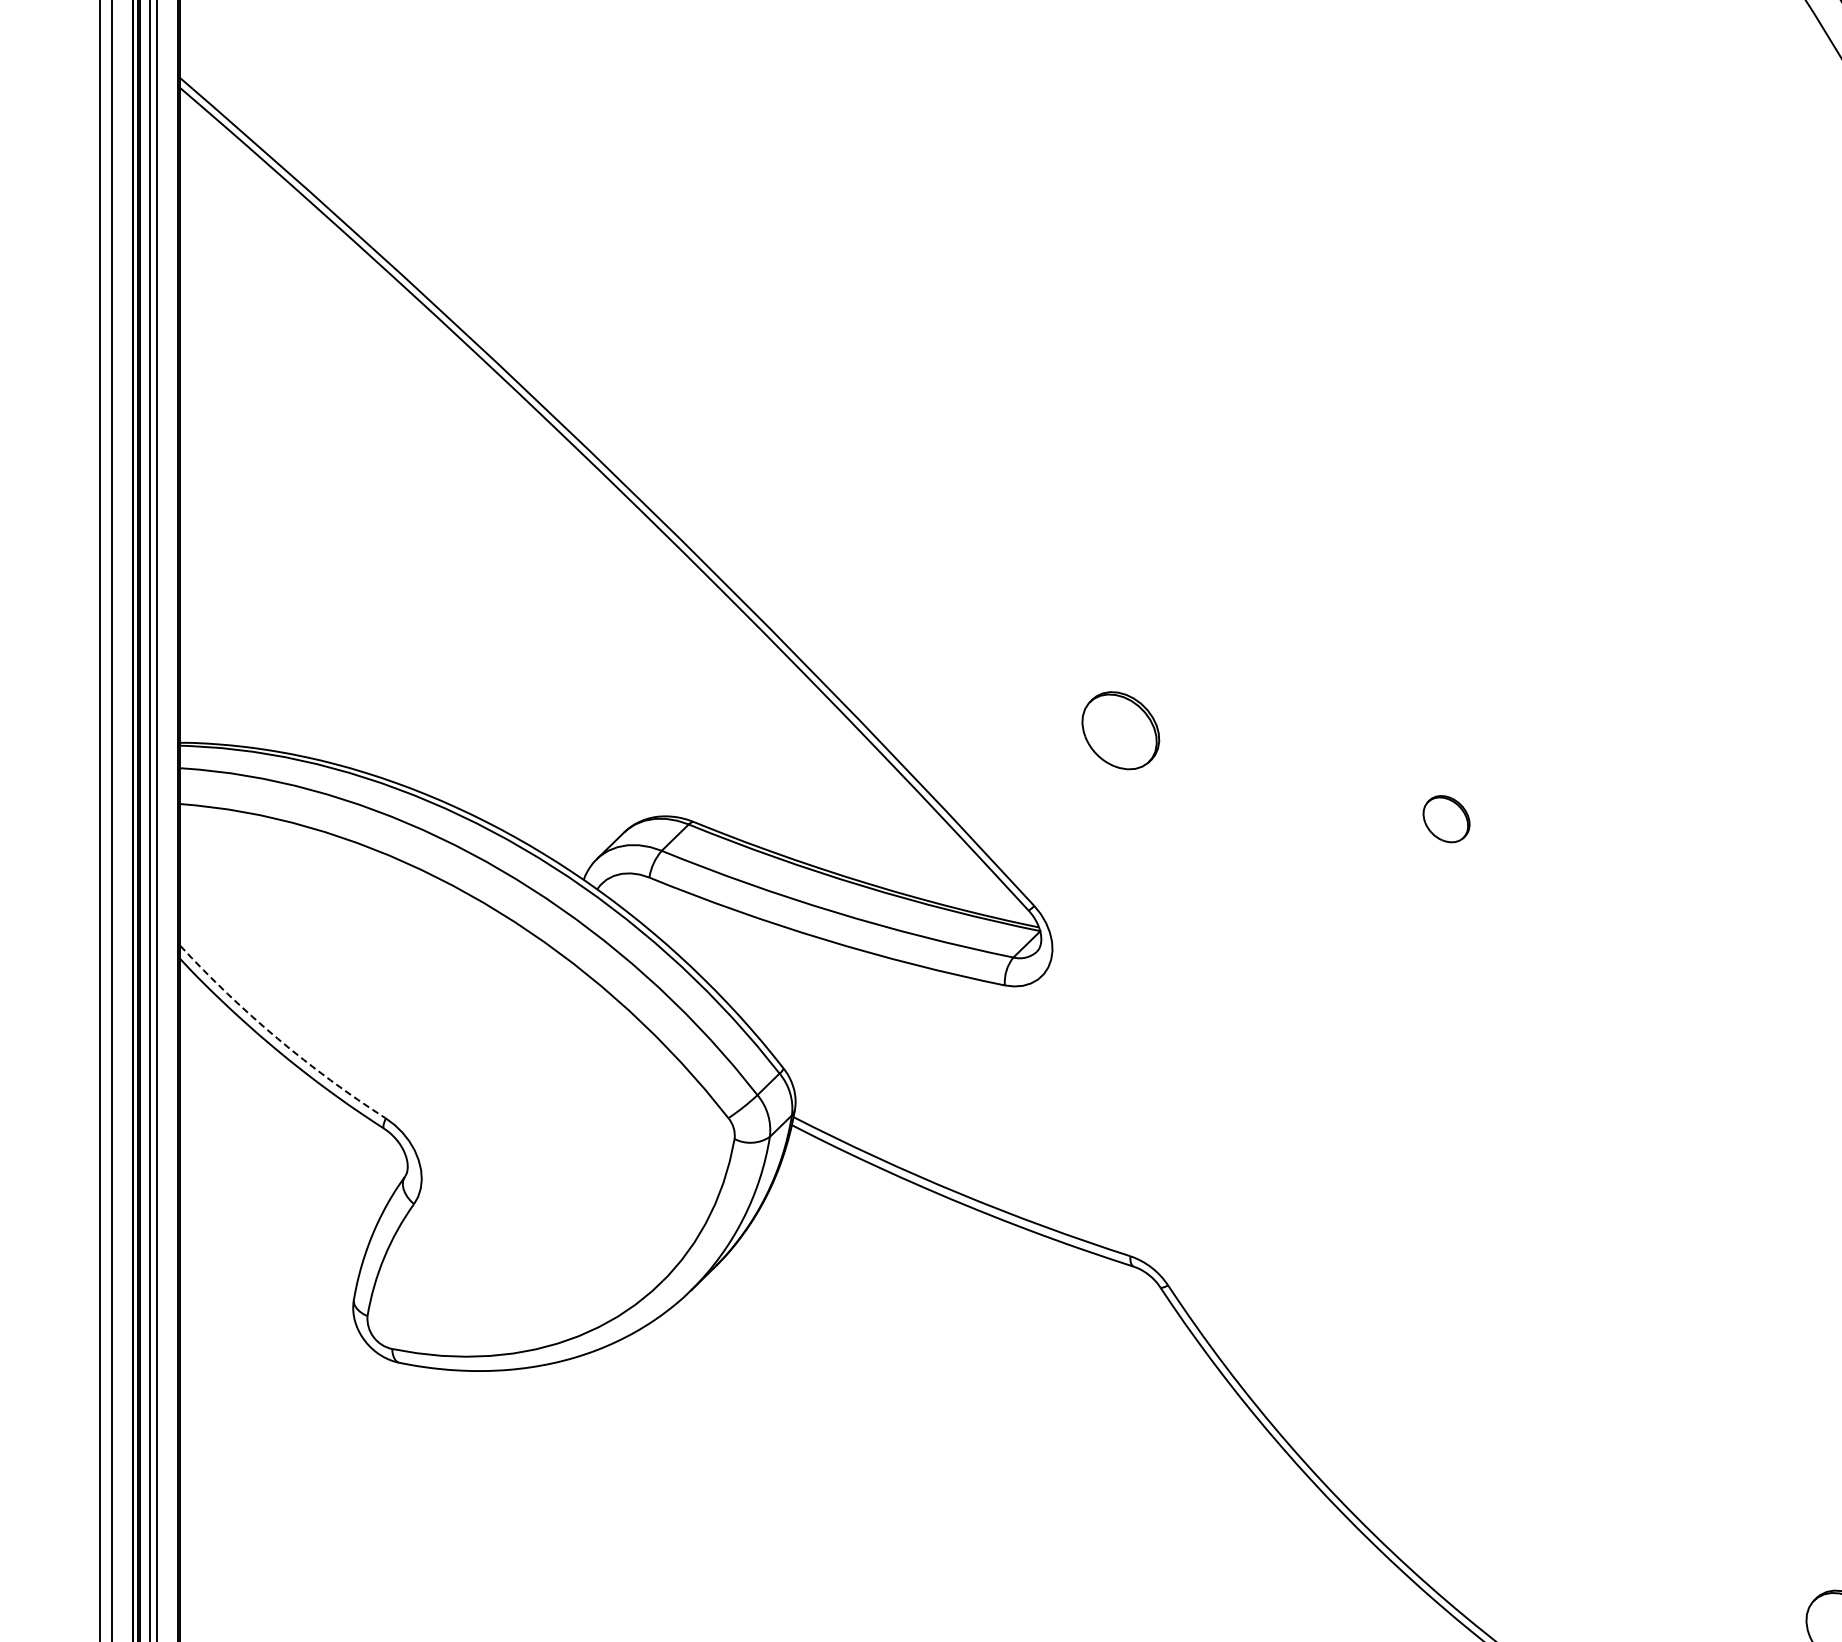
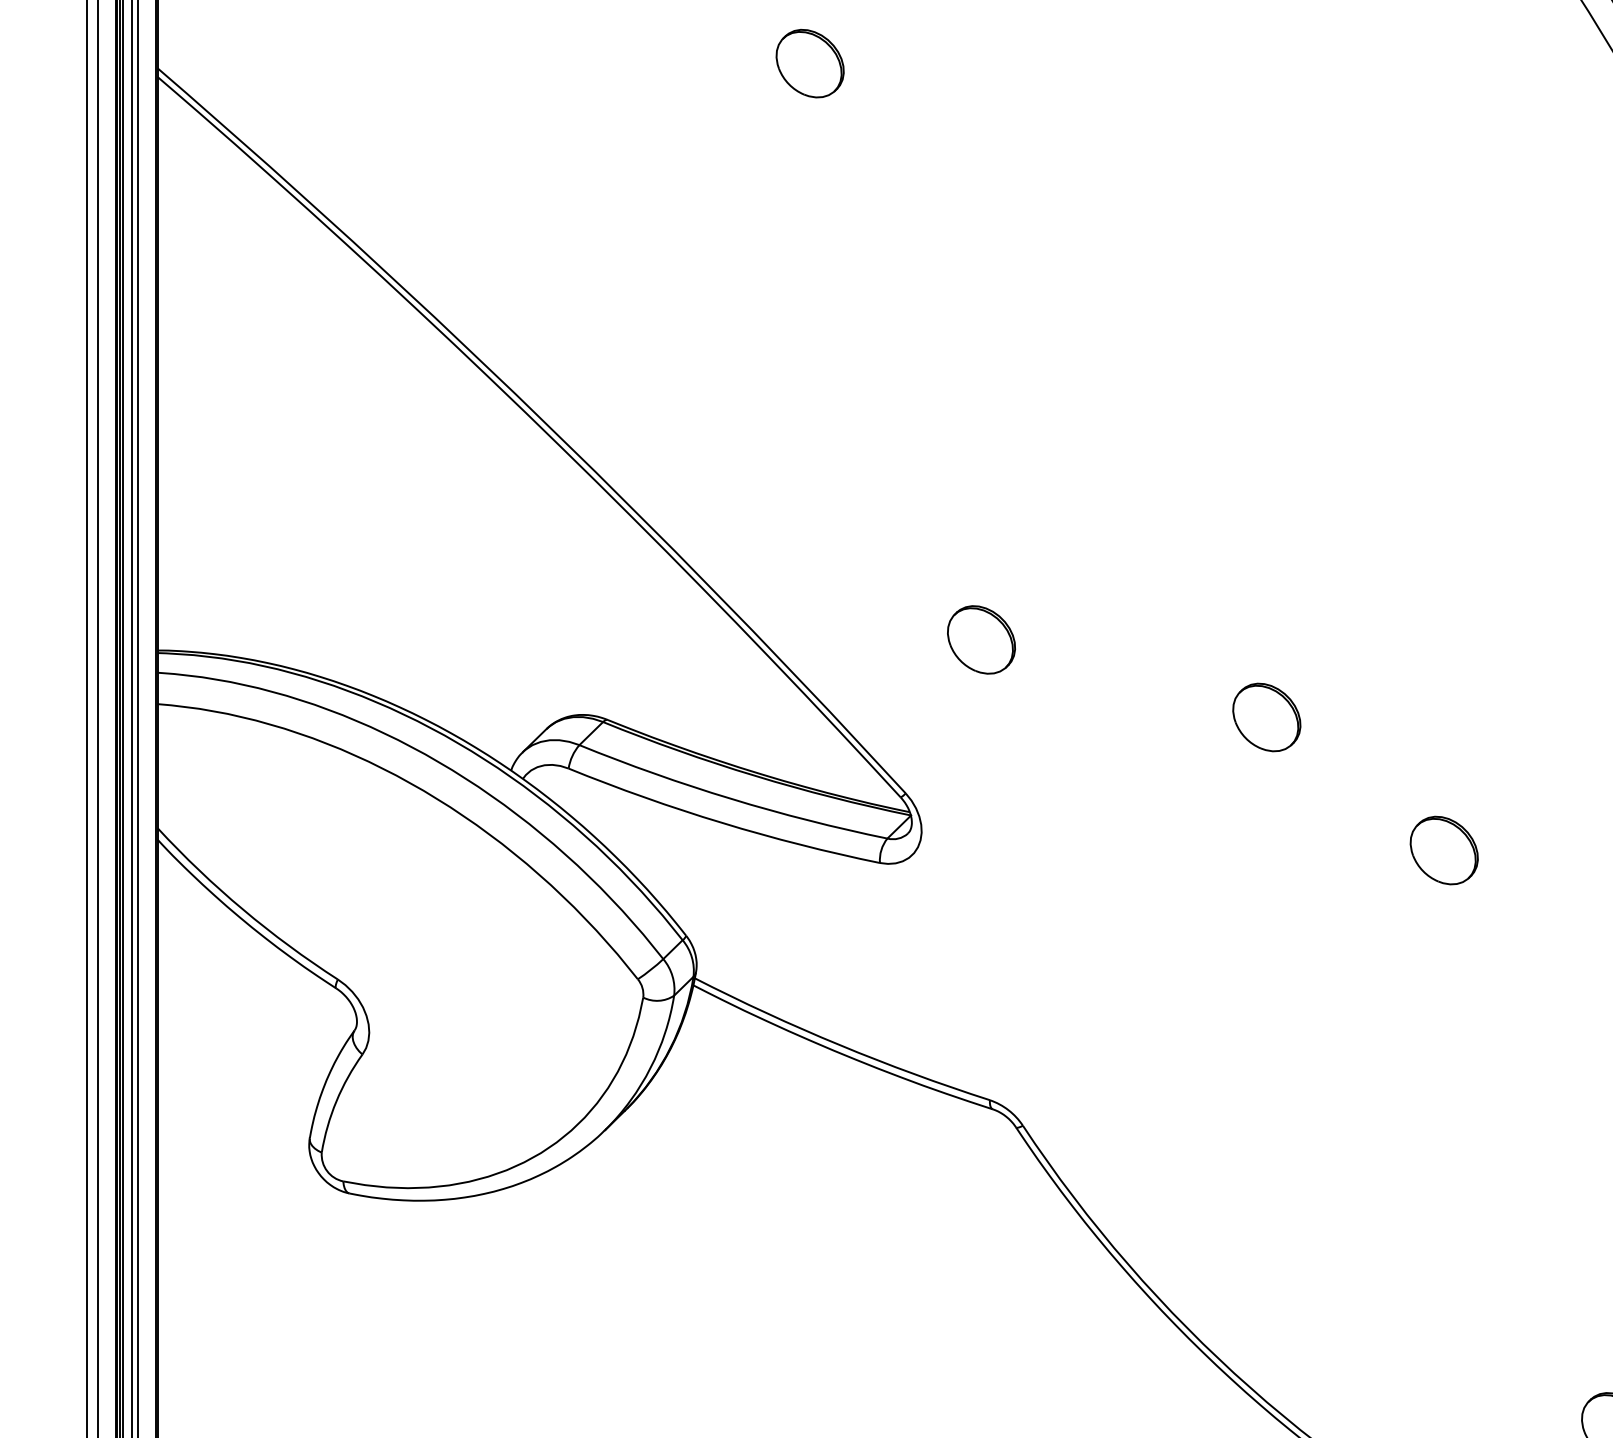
part: (924, 72) -> (809, 63), added
part: (1446, 818) -> (1266, 716), size x1.67
part: (1649, 970) -> (1444, 849), added
arc: (277, 1038) -> (242, 909), dashed -> solid

